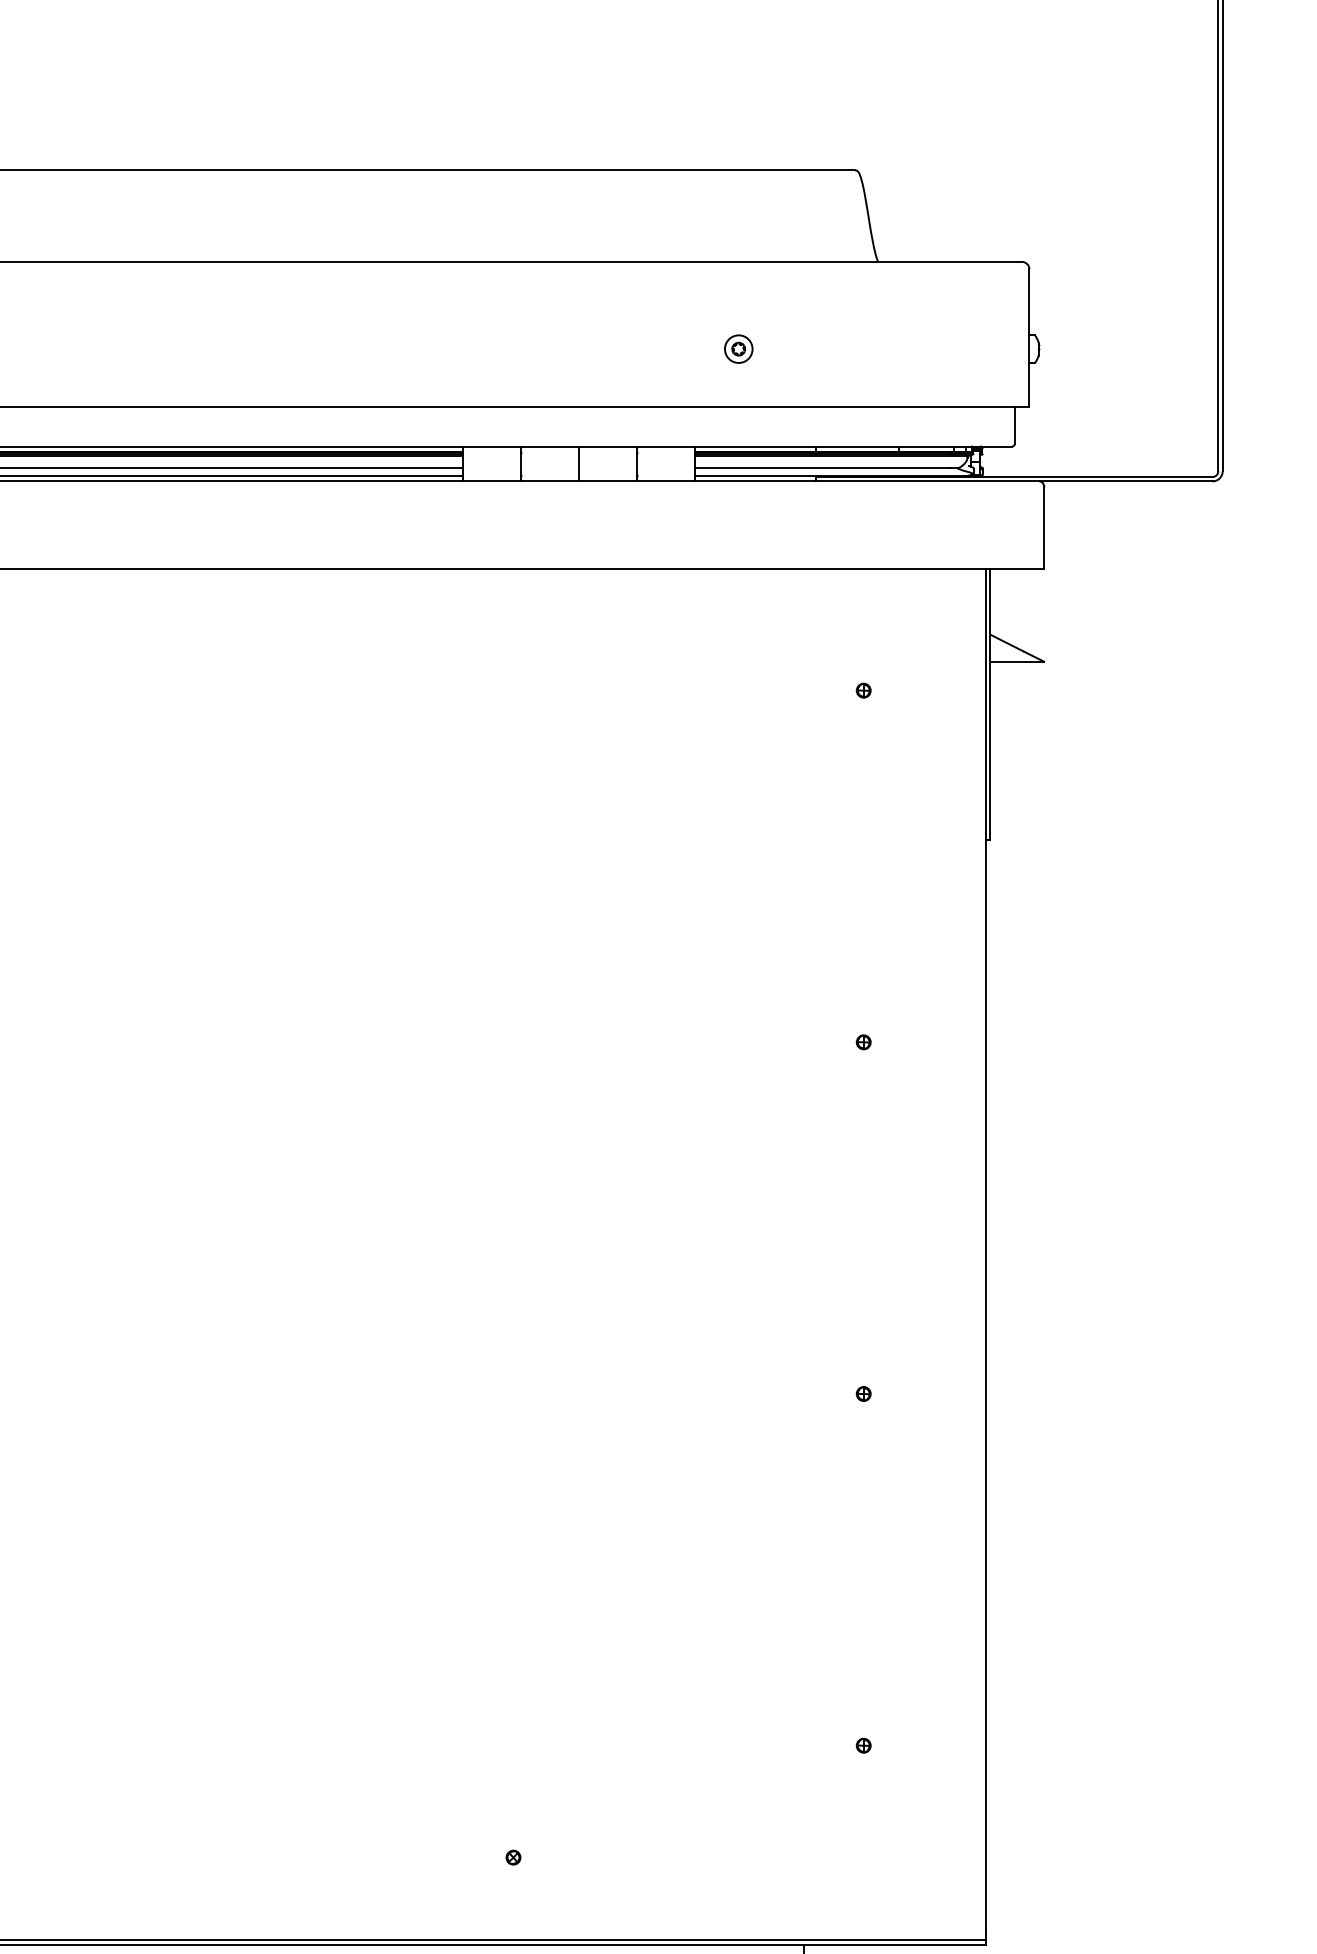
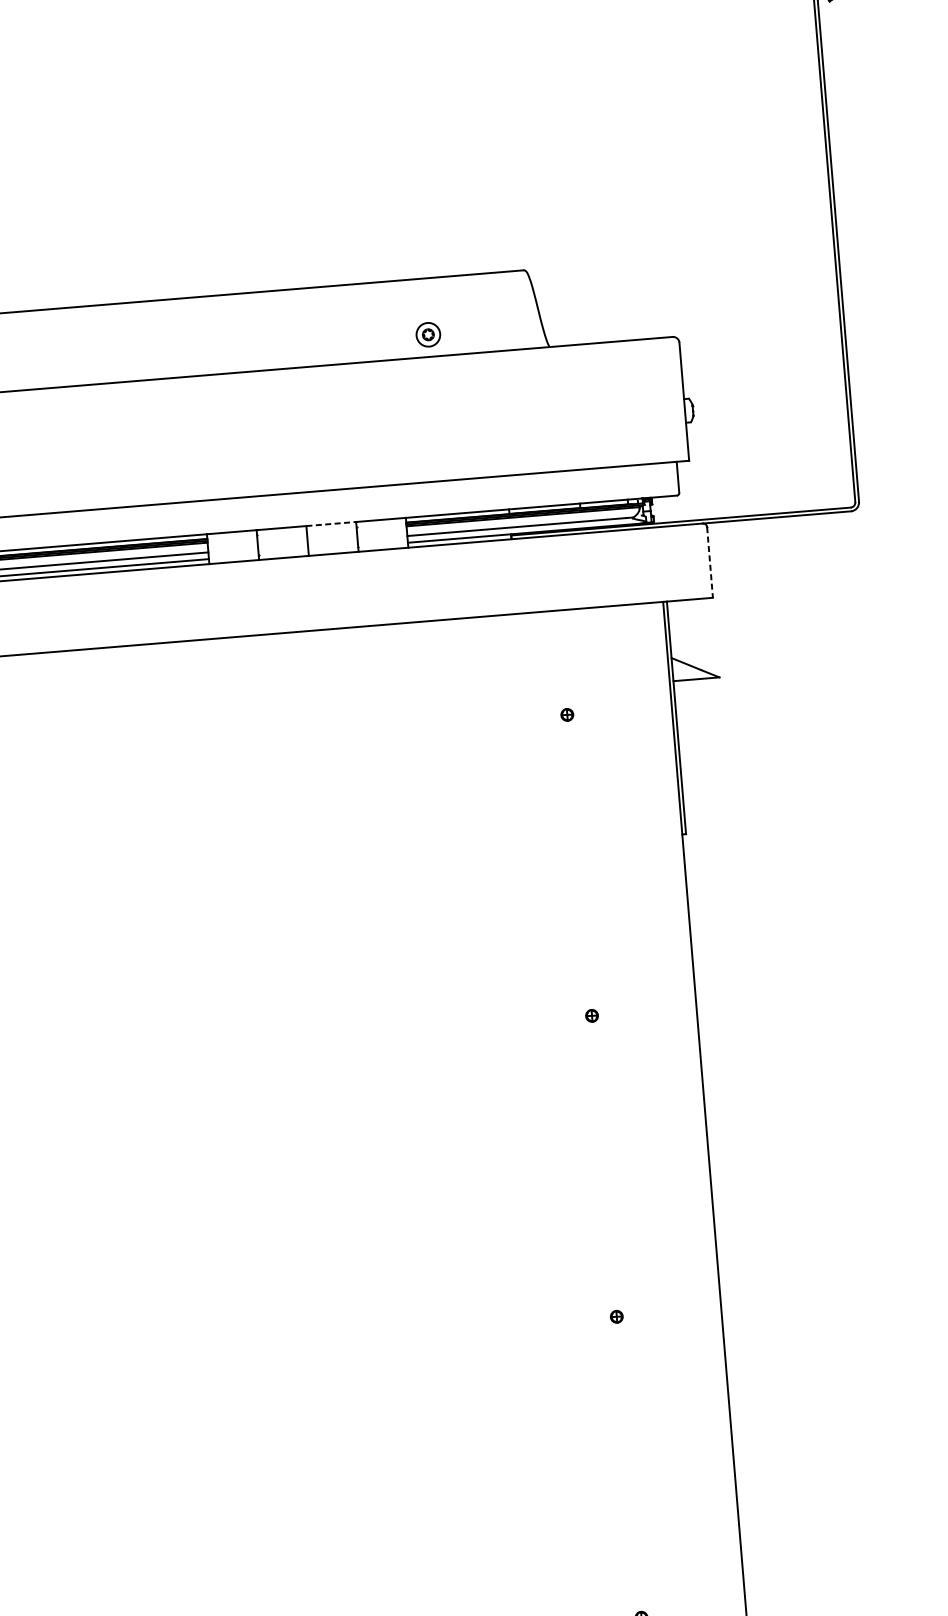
part: (738, 348) -> (428, 334), moved
line: (608, 446) -> (331, 523), solid -> dashed
line: (1043, 527) -> (709, 562), solid -> dashed

